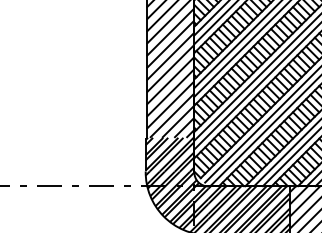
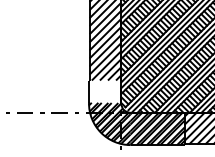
hatch: (170, 154) -> (105, 91), removed

